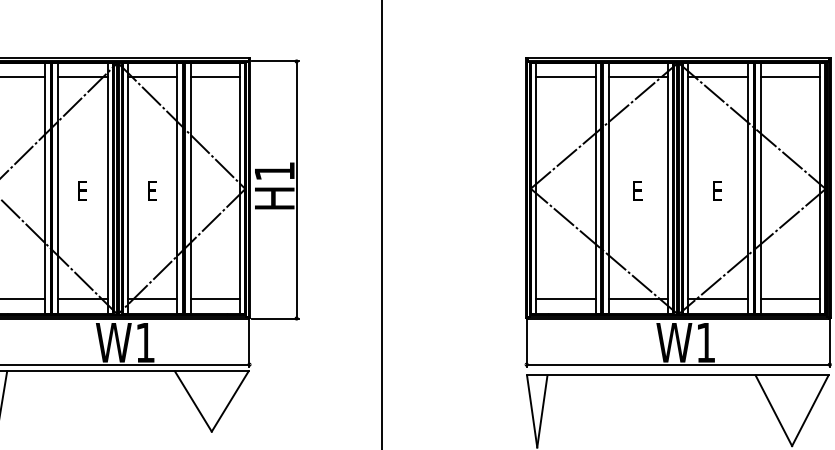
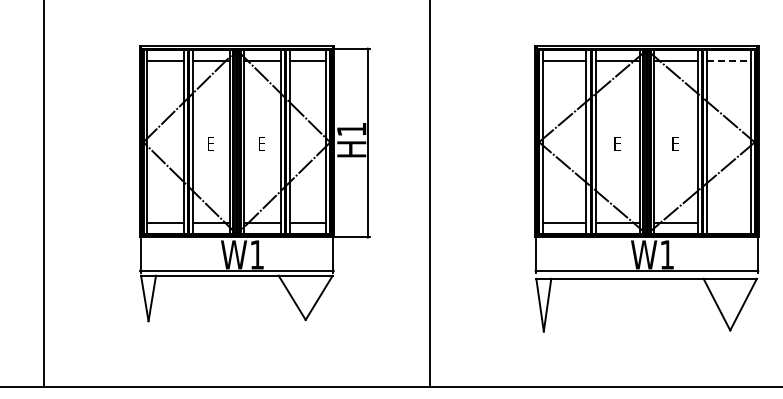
line: (791, 77) -> (729, 60), solid -> dashed
line: (791, 298) -> (729, 222), removed

